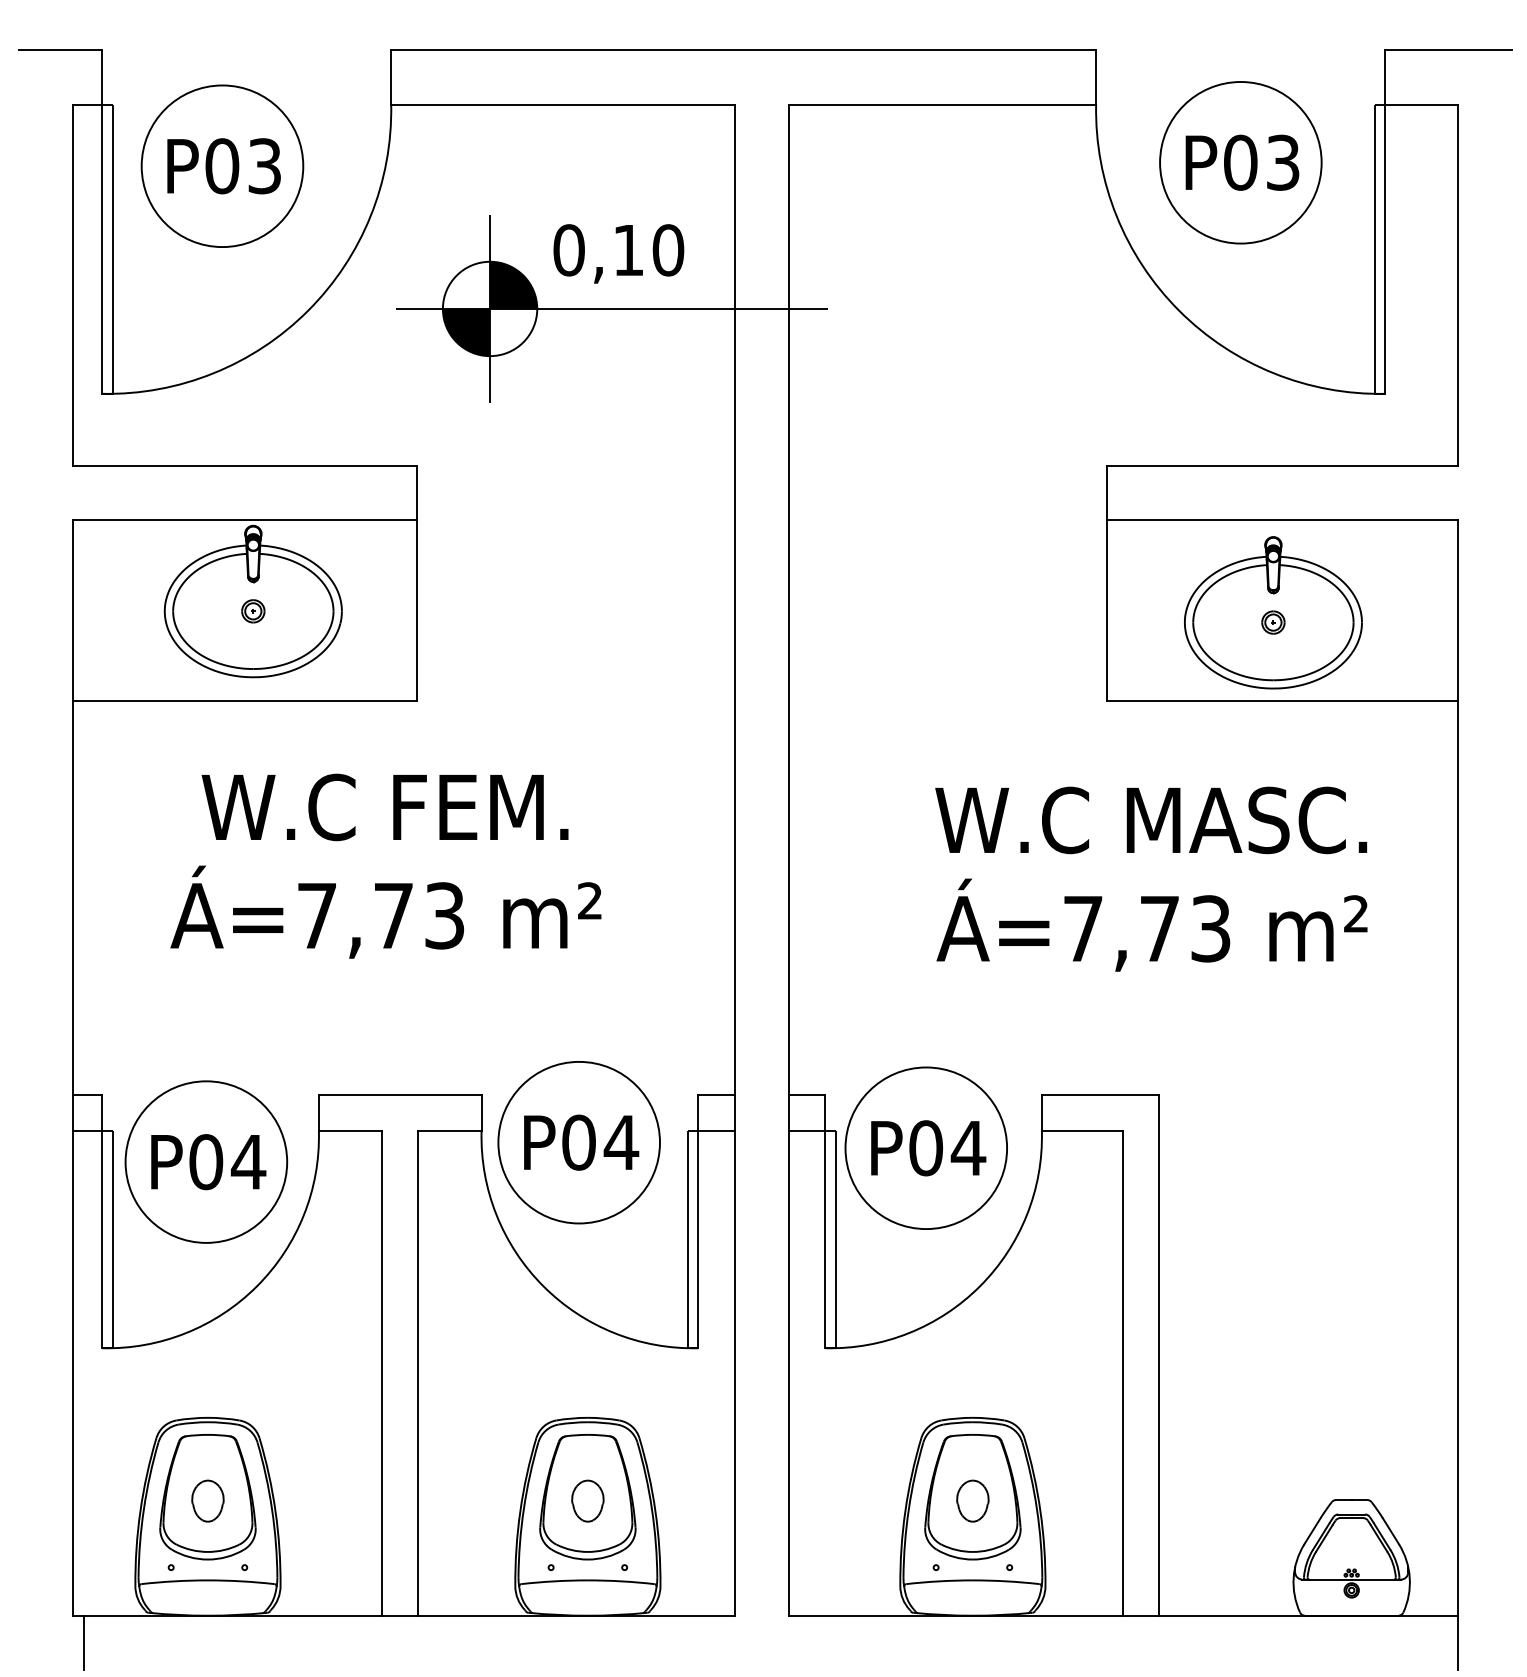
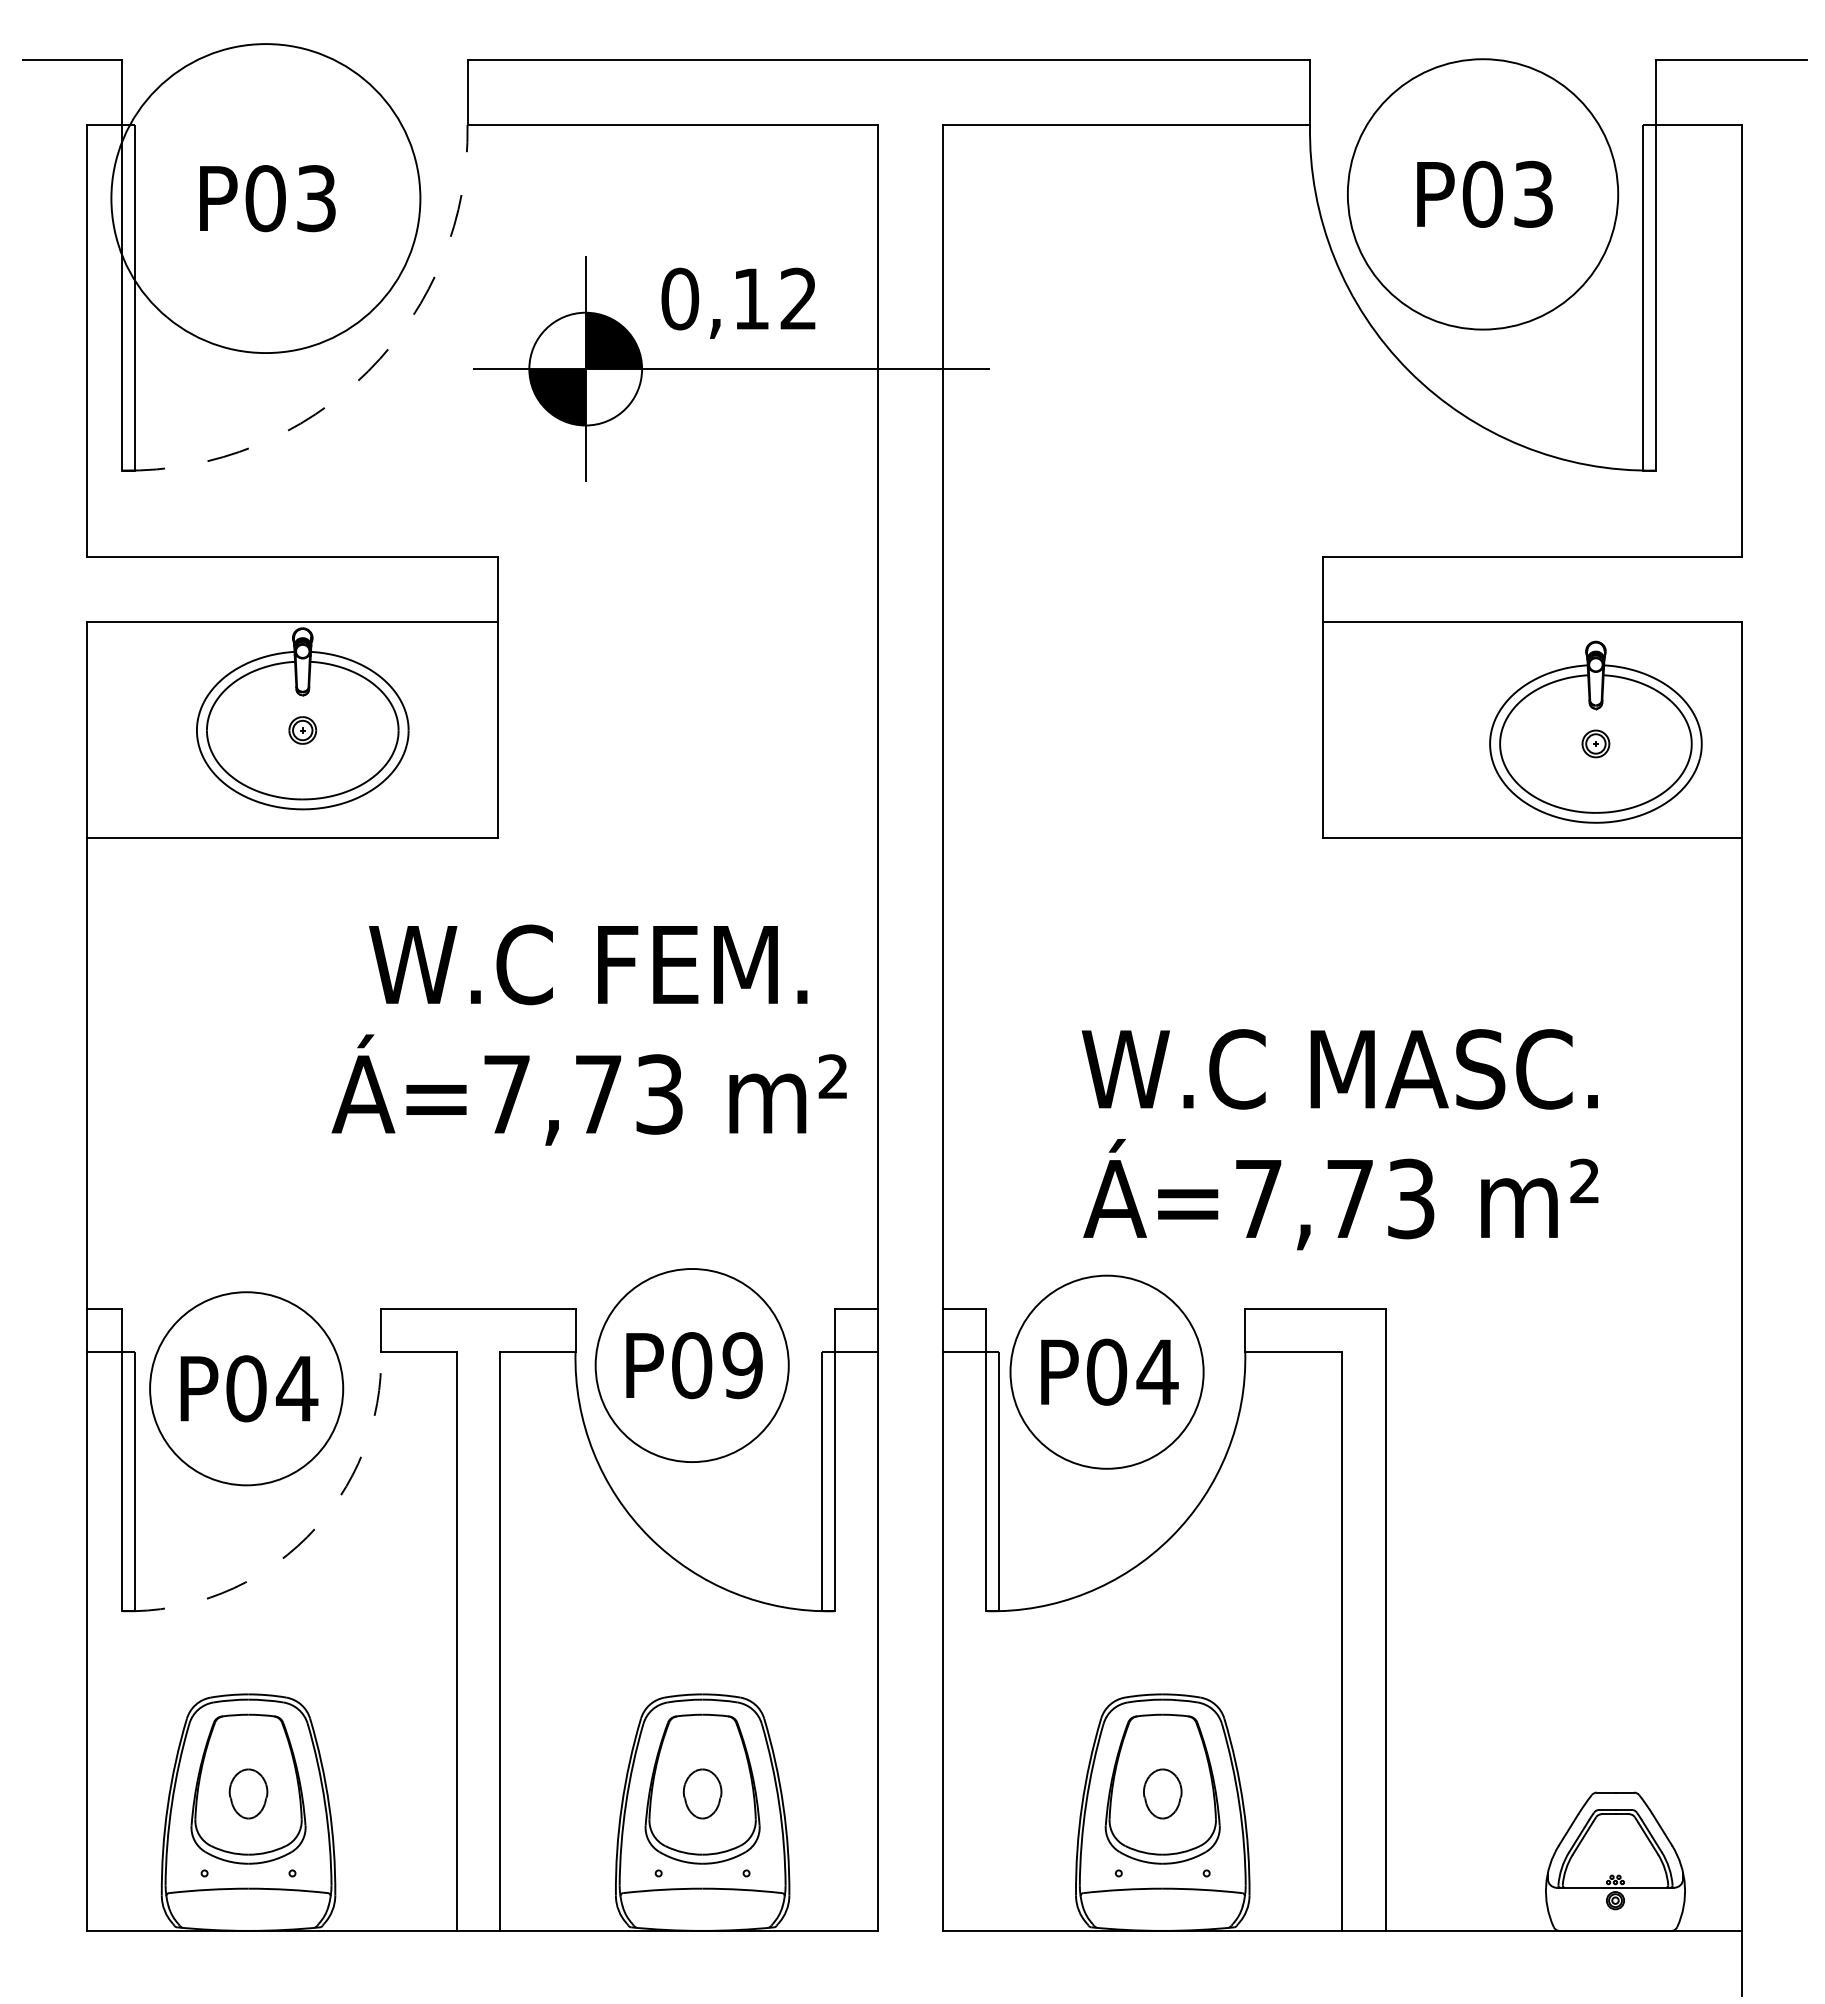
circle: (1240, 162) -> (1482, 193), size x1.4
circle: (222, 166) -> (265, 198), size x1.6
text: (668, 249) -> (798, 298), 0,10 -> 0,12
arc: (308, 310) -> (368, 371), solid -> dashed
part: (1273, 612) -> (1595, 731), moved
text: (385, 865) -> (588, 1034), moved
text: (1150, 879) -> (1339, 1139), moved
text: (621, 1142) -> (742, 1365), P04 -> P09
arc: (257, 1286) -> (307, 1537), solid -> dashed
line: (84, 1642) -> (100, 1962), removed

